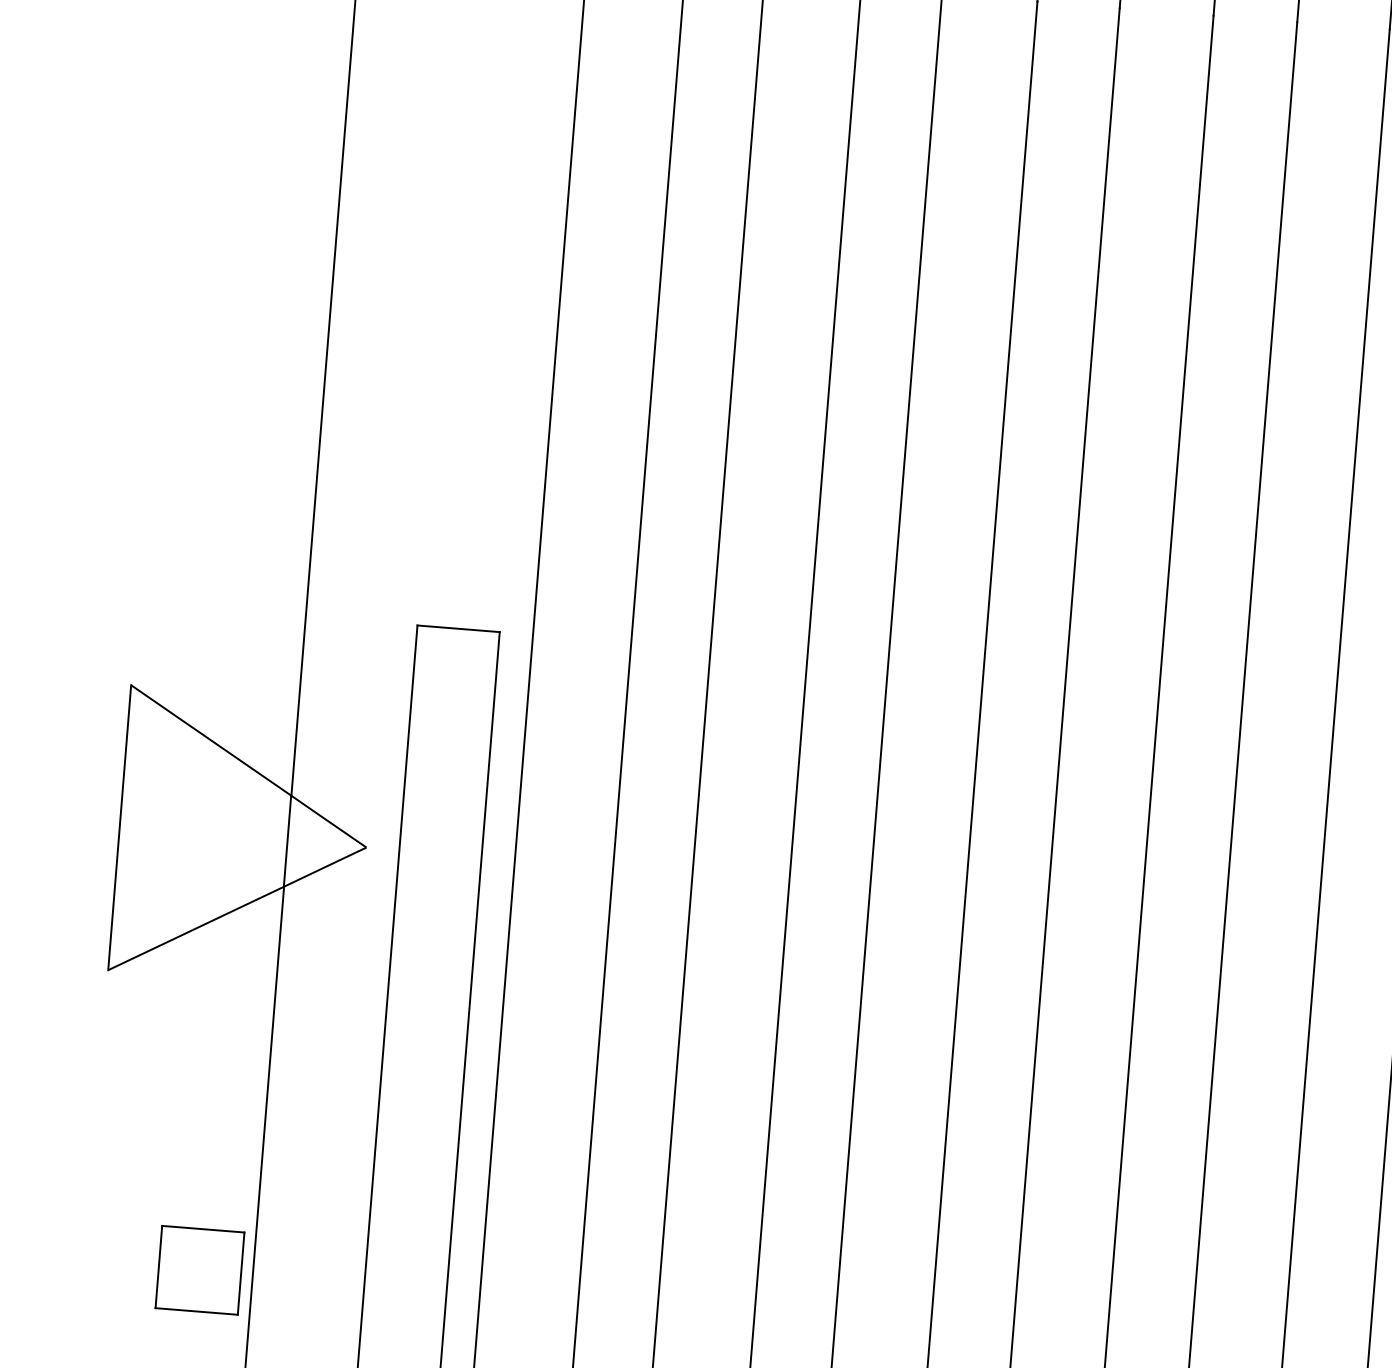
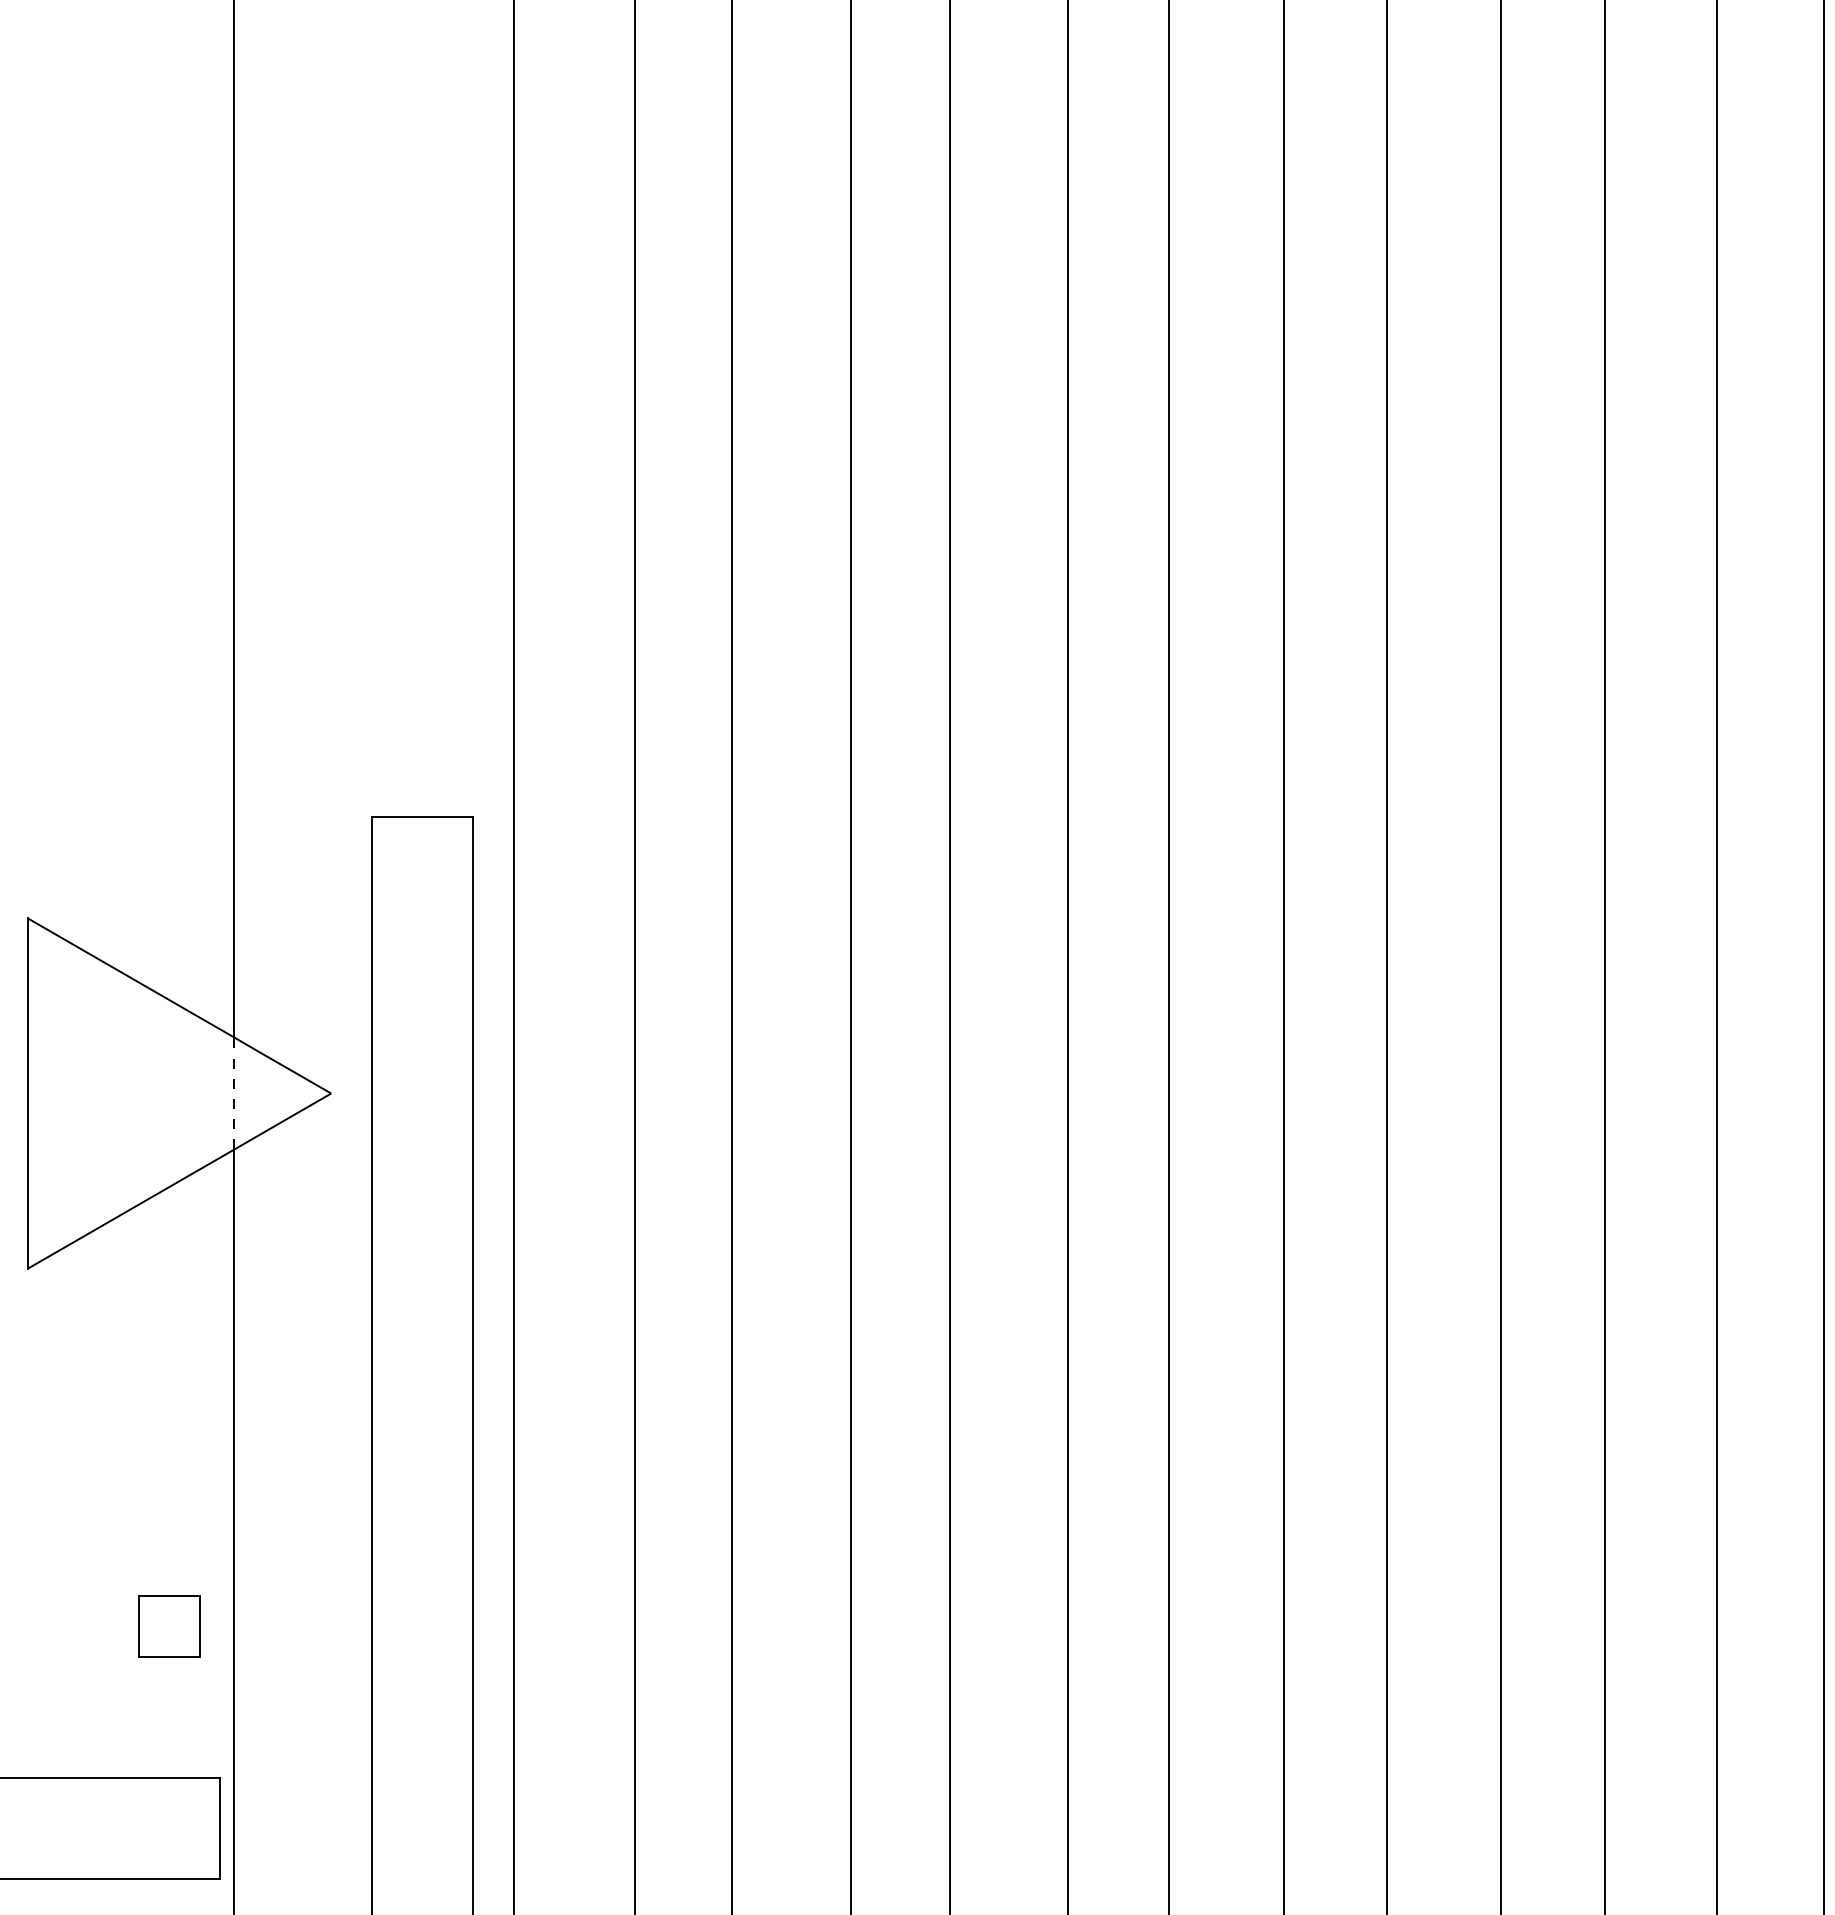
line: (287, 841) -> (234, 1093), solid -> dashed
part: (200, 1270) -> (169, 1626), size x0.6

